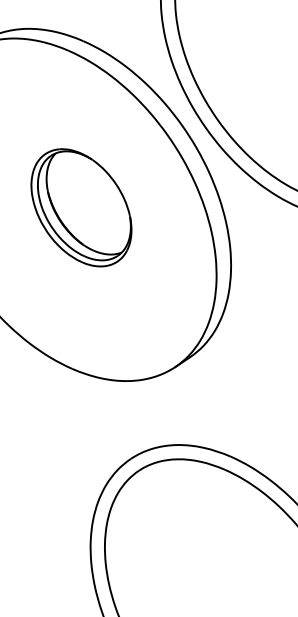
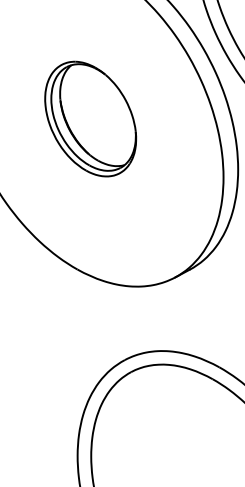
part: (81, 207) -> (90, 118), moved

